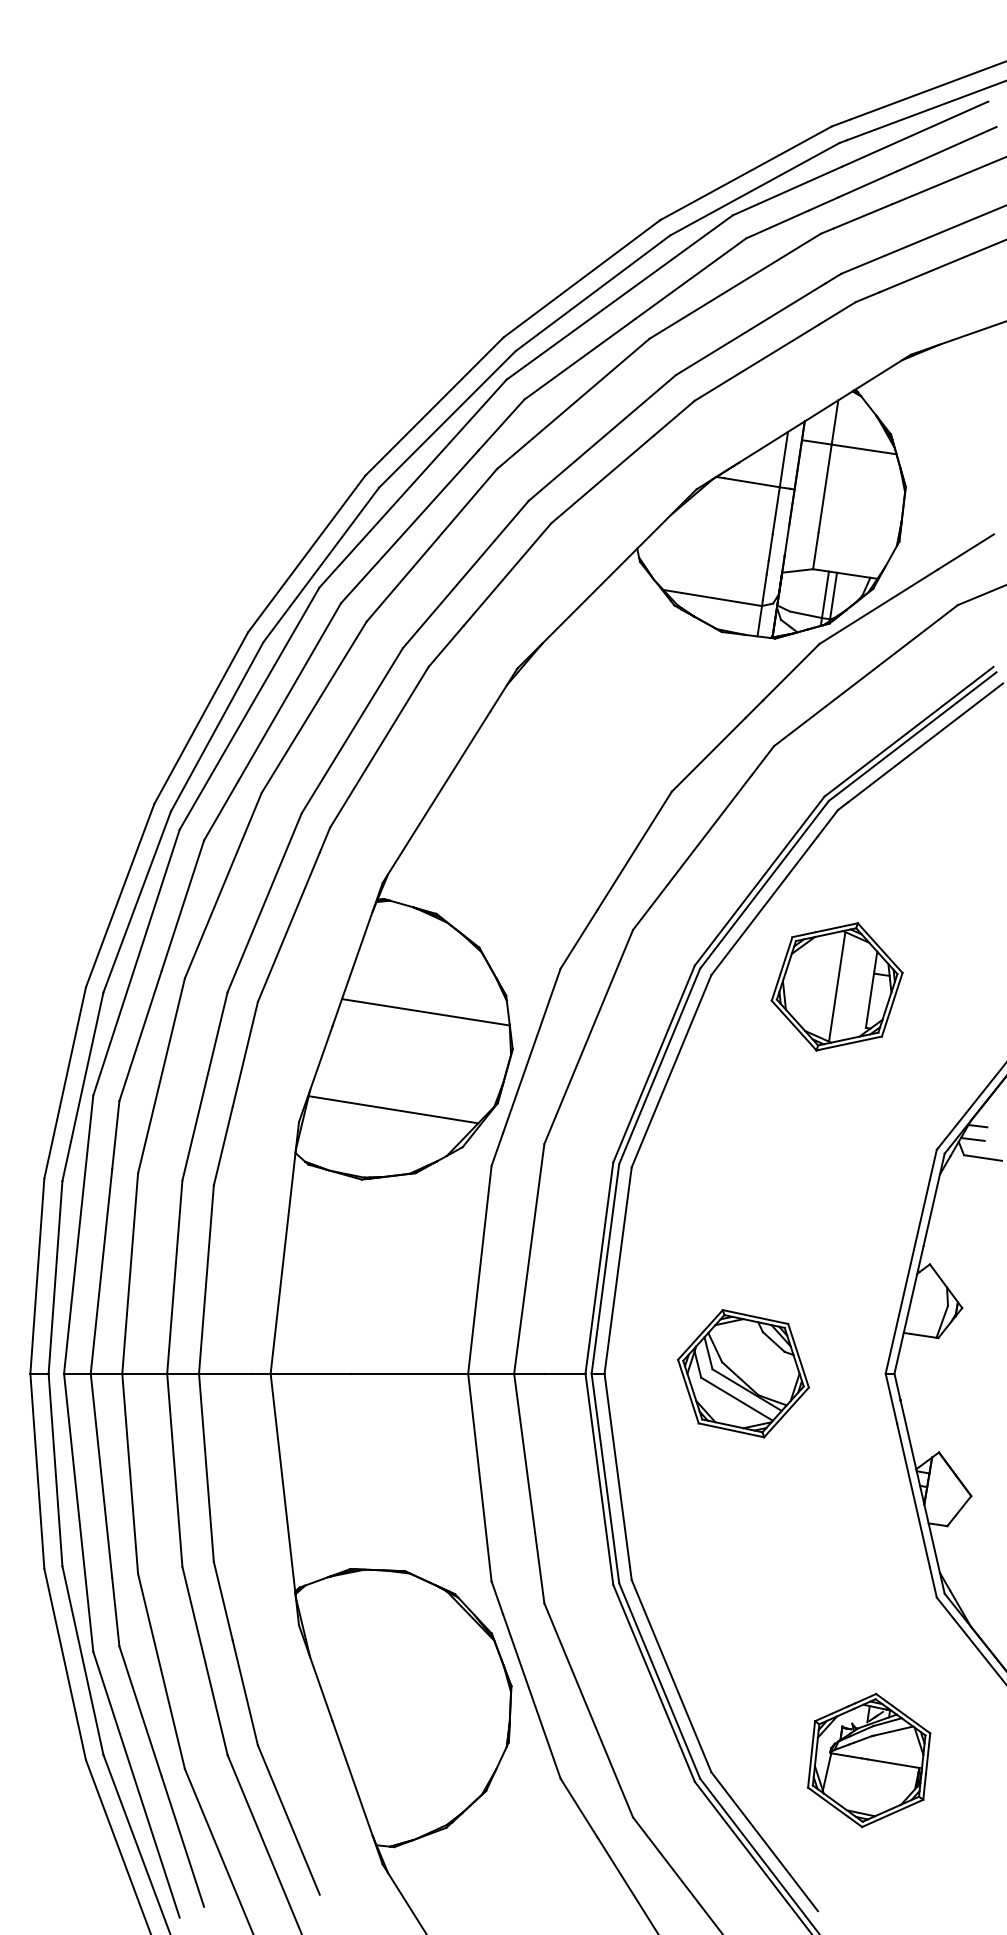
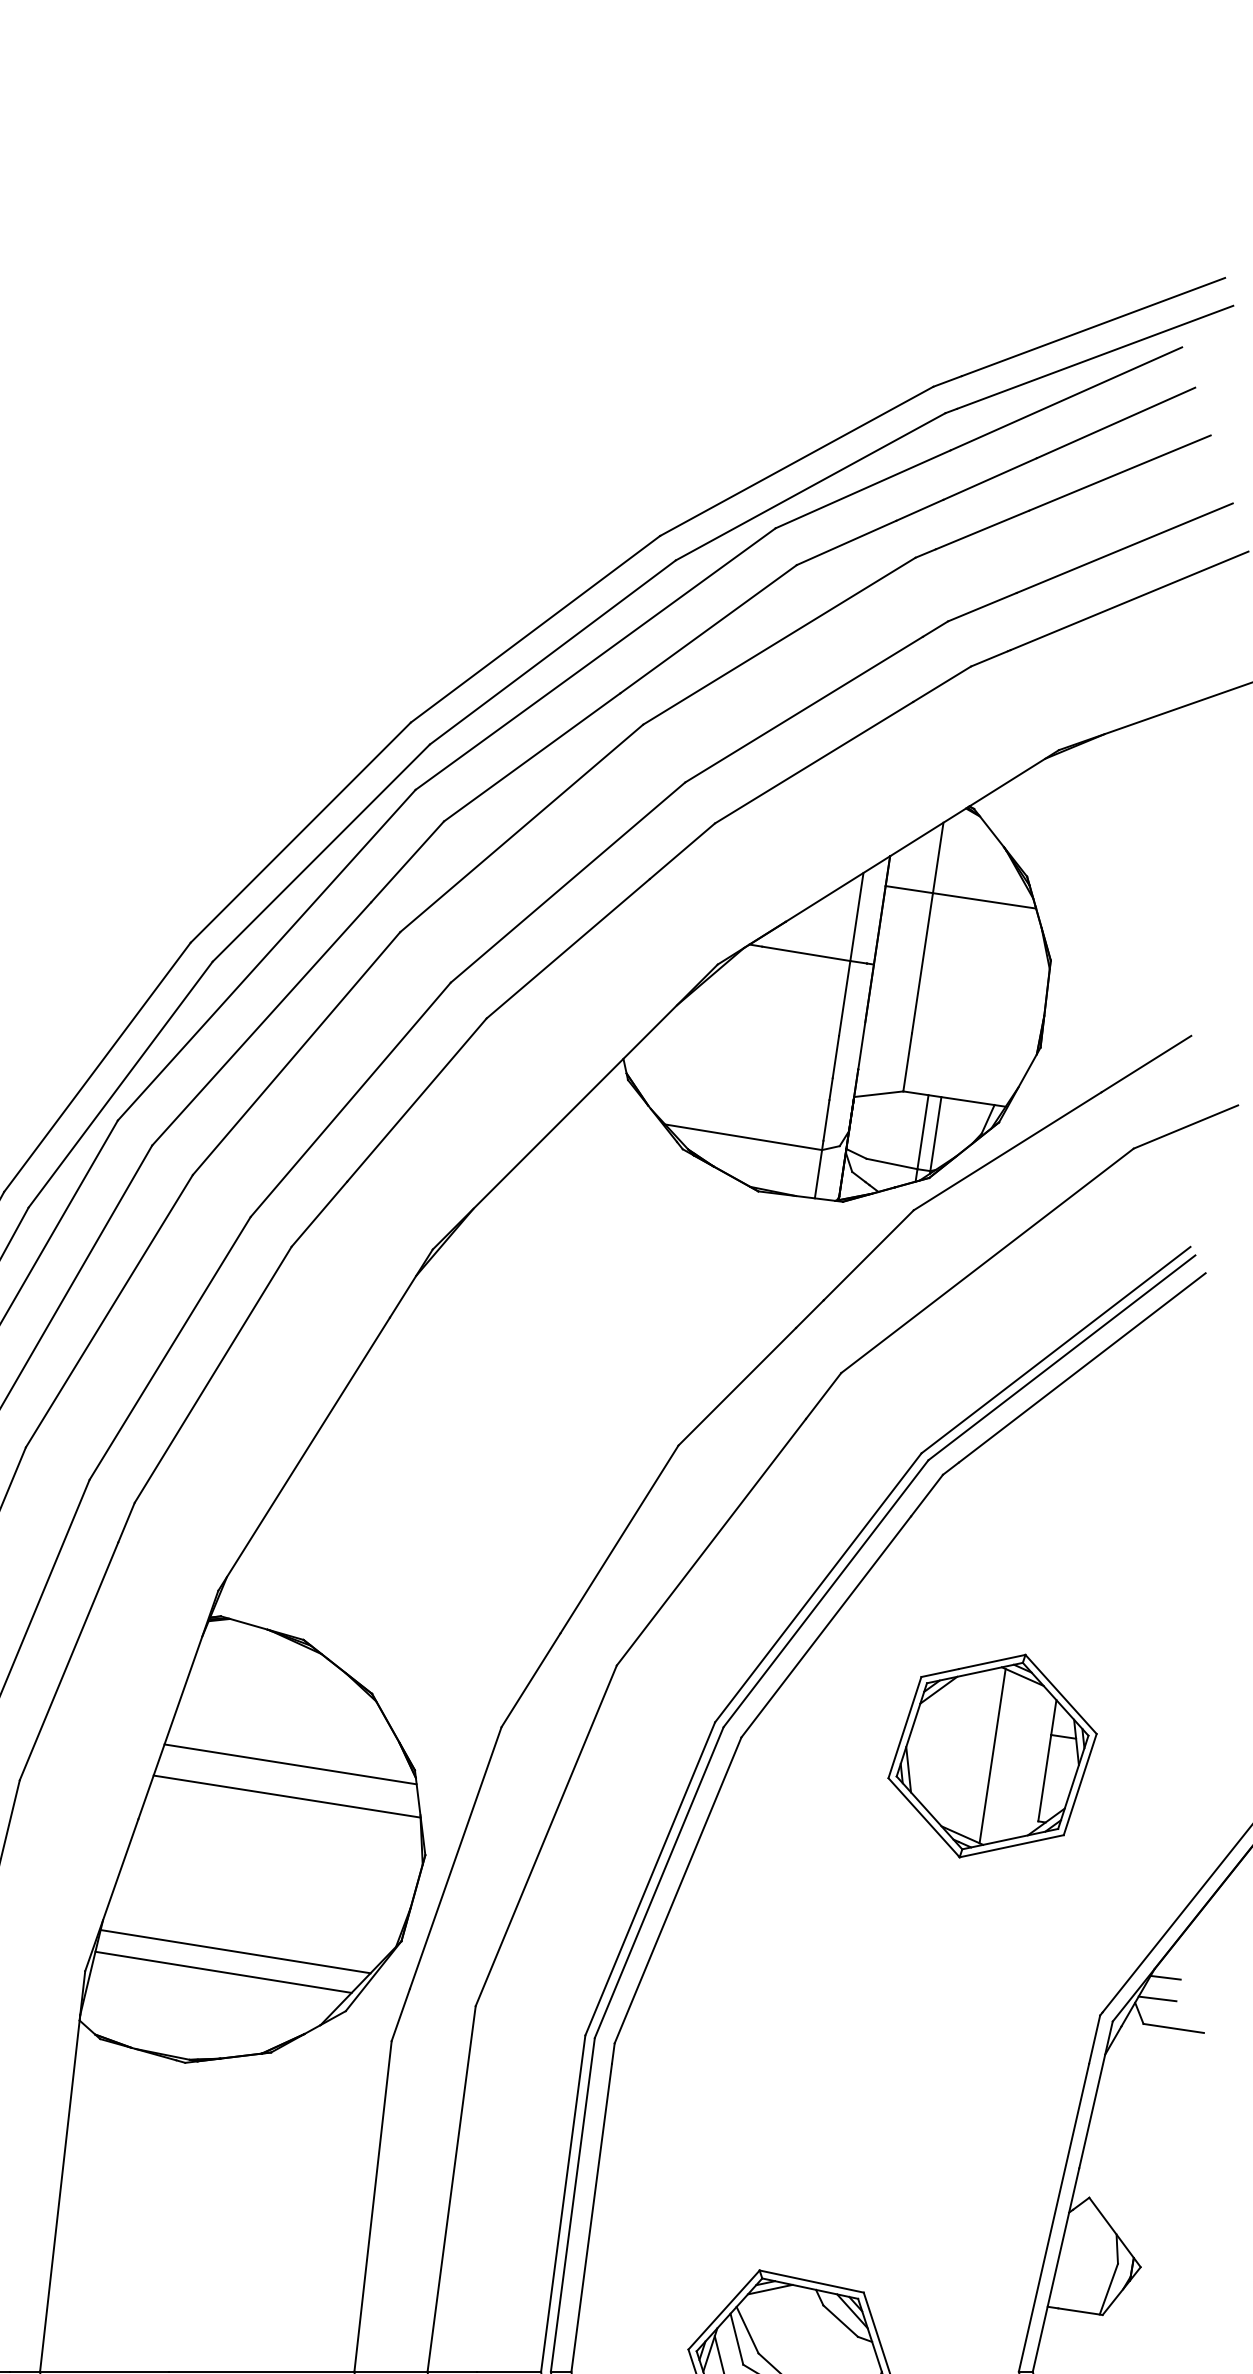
part: (836, 986) -> (991, 1755), moved
line: (427, 991) -> (289, 1763), added
line: (385, 1122) -> (222, 1971), added

